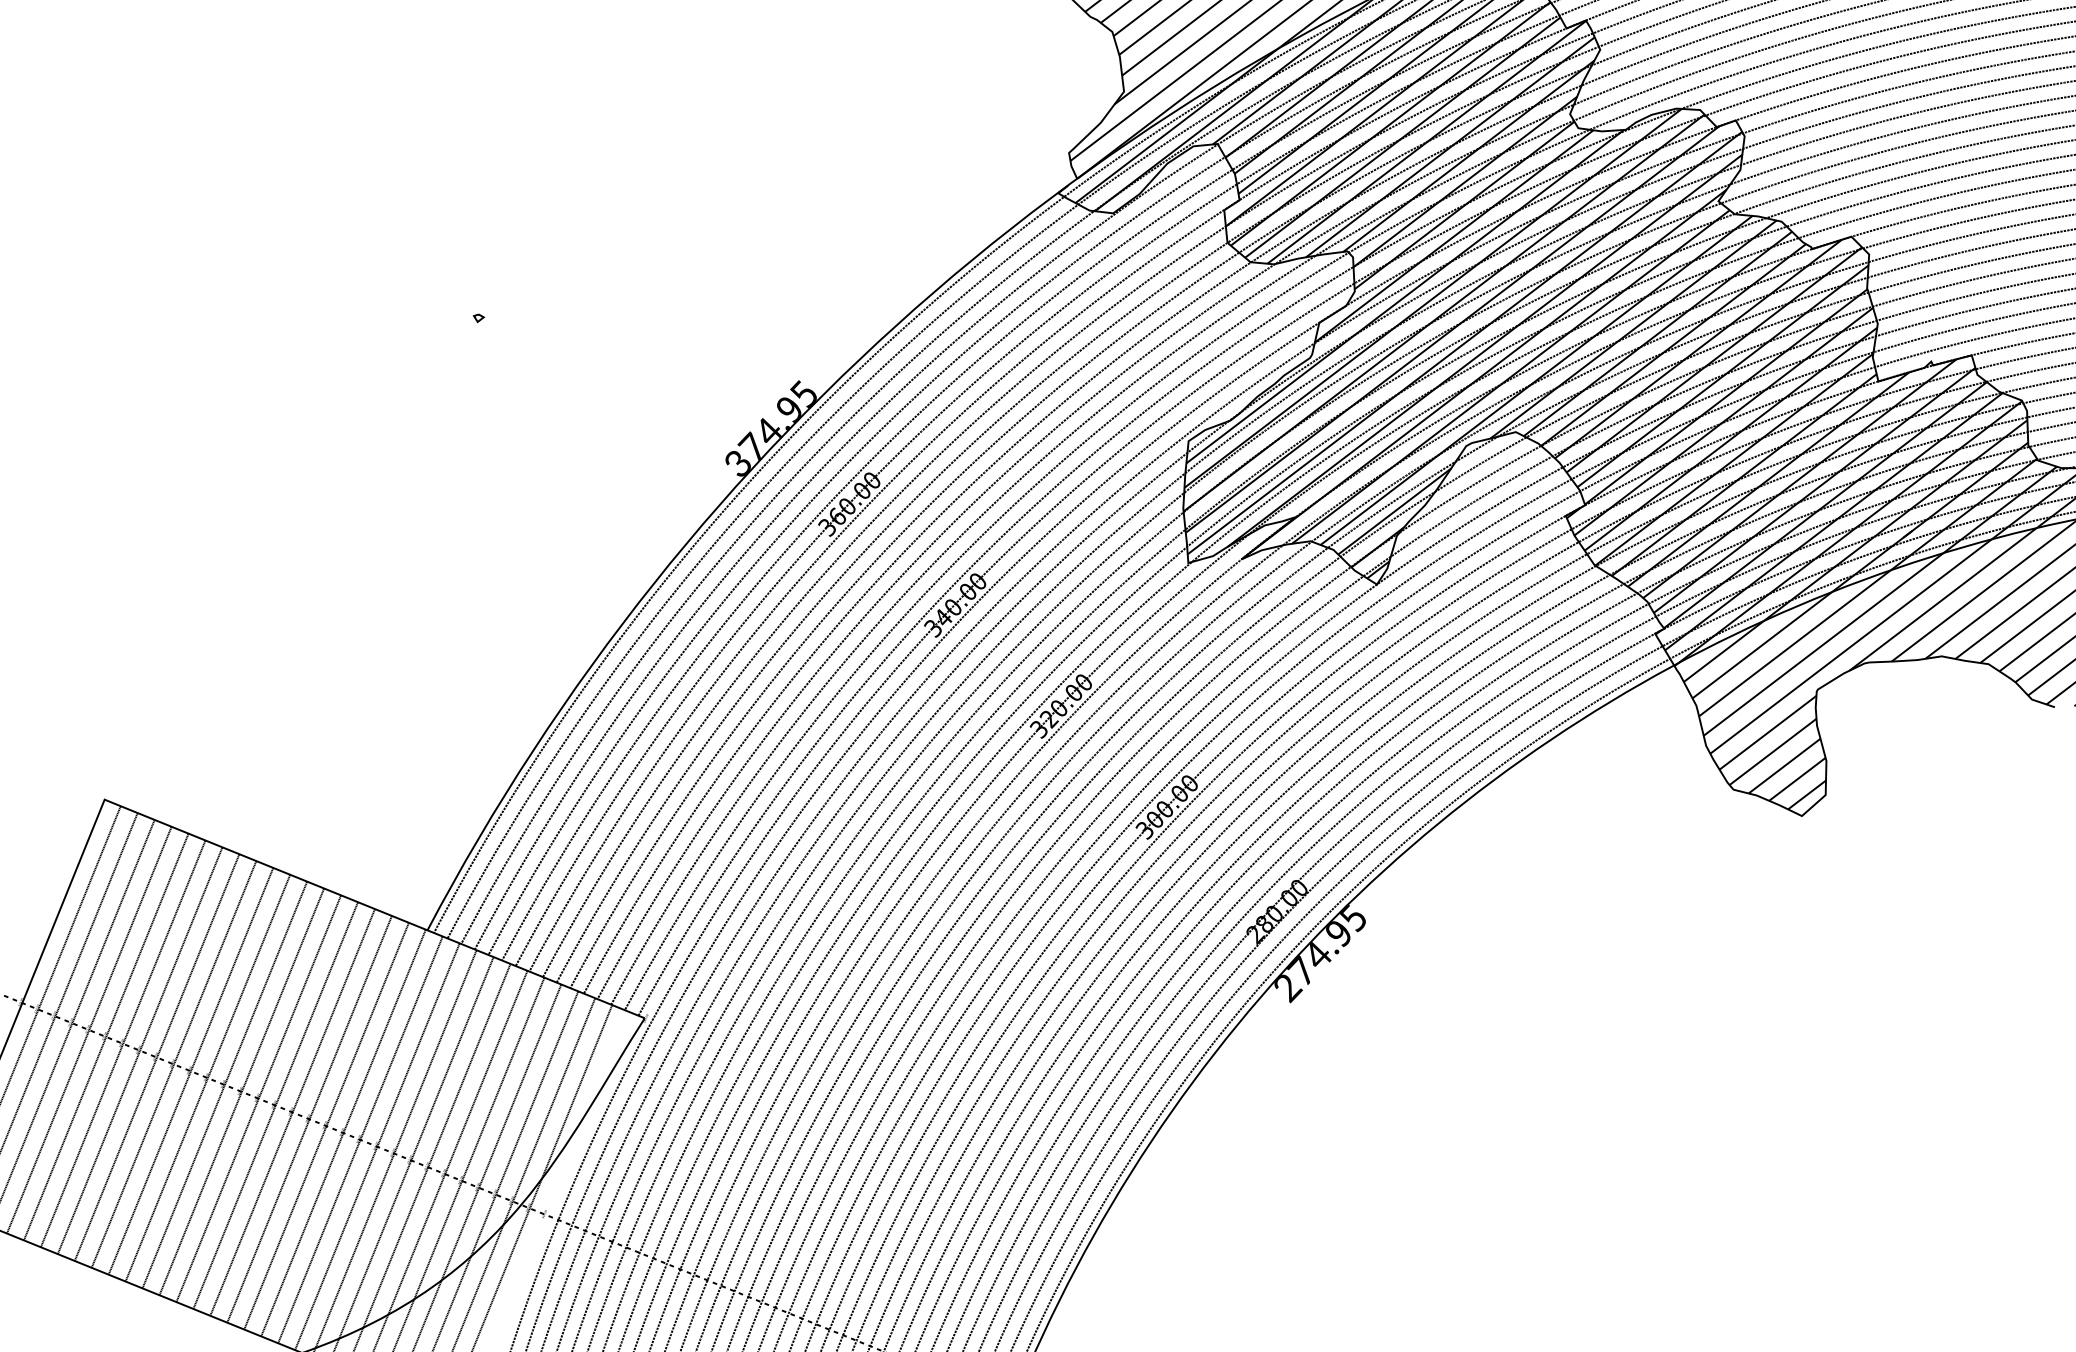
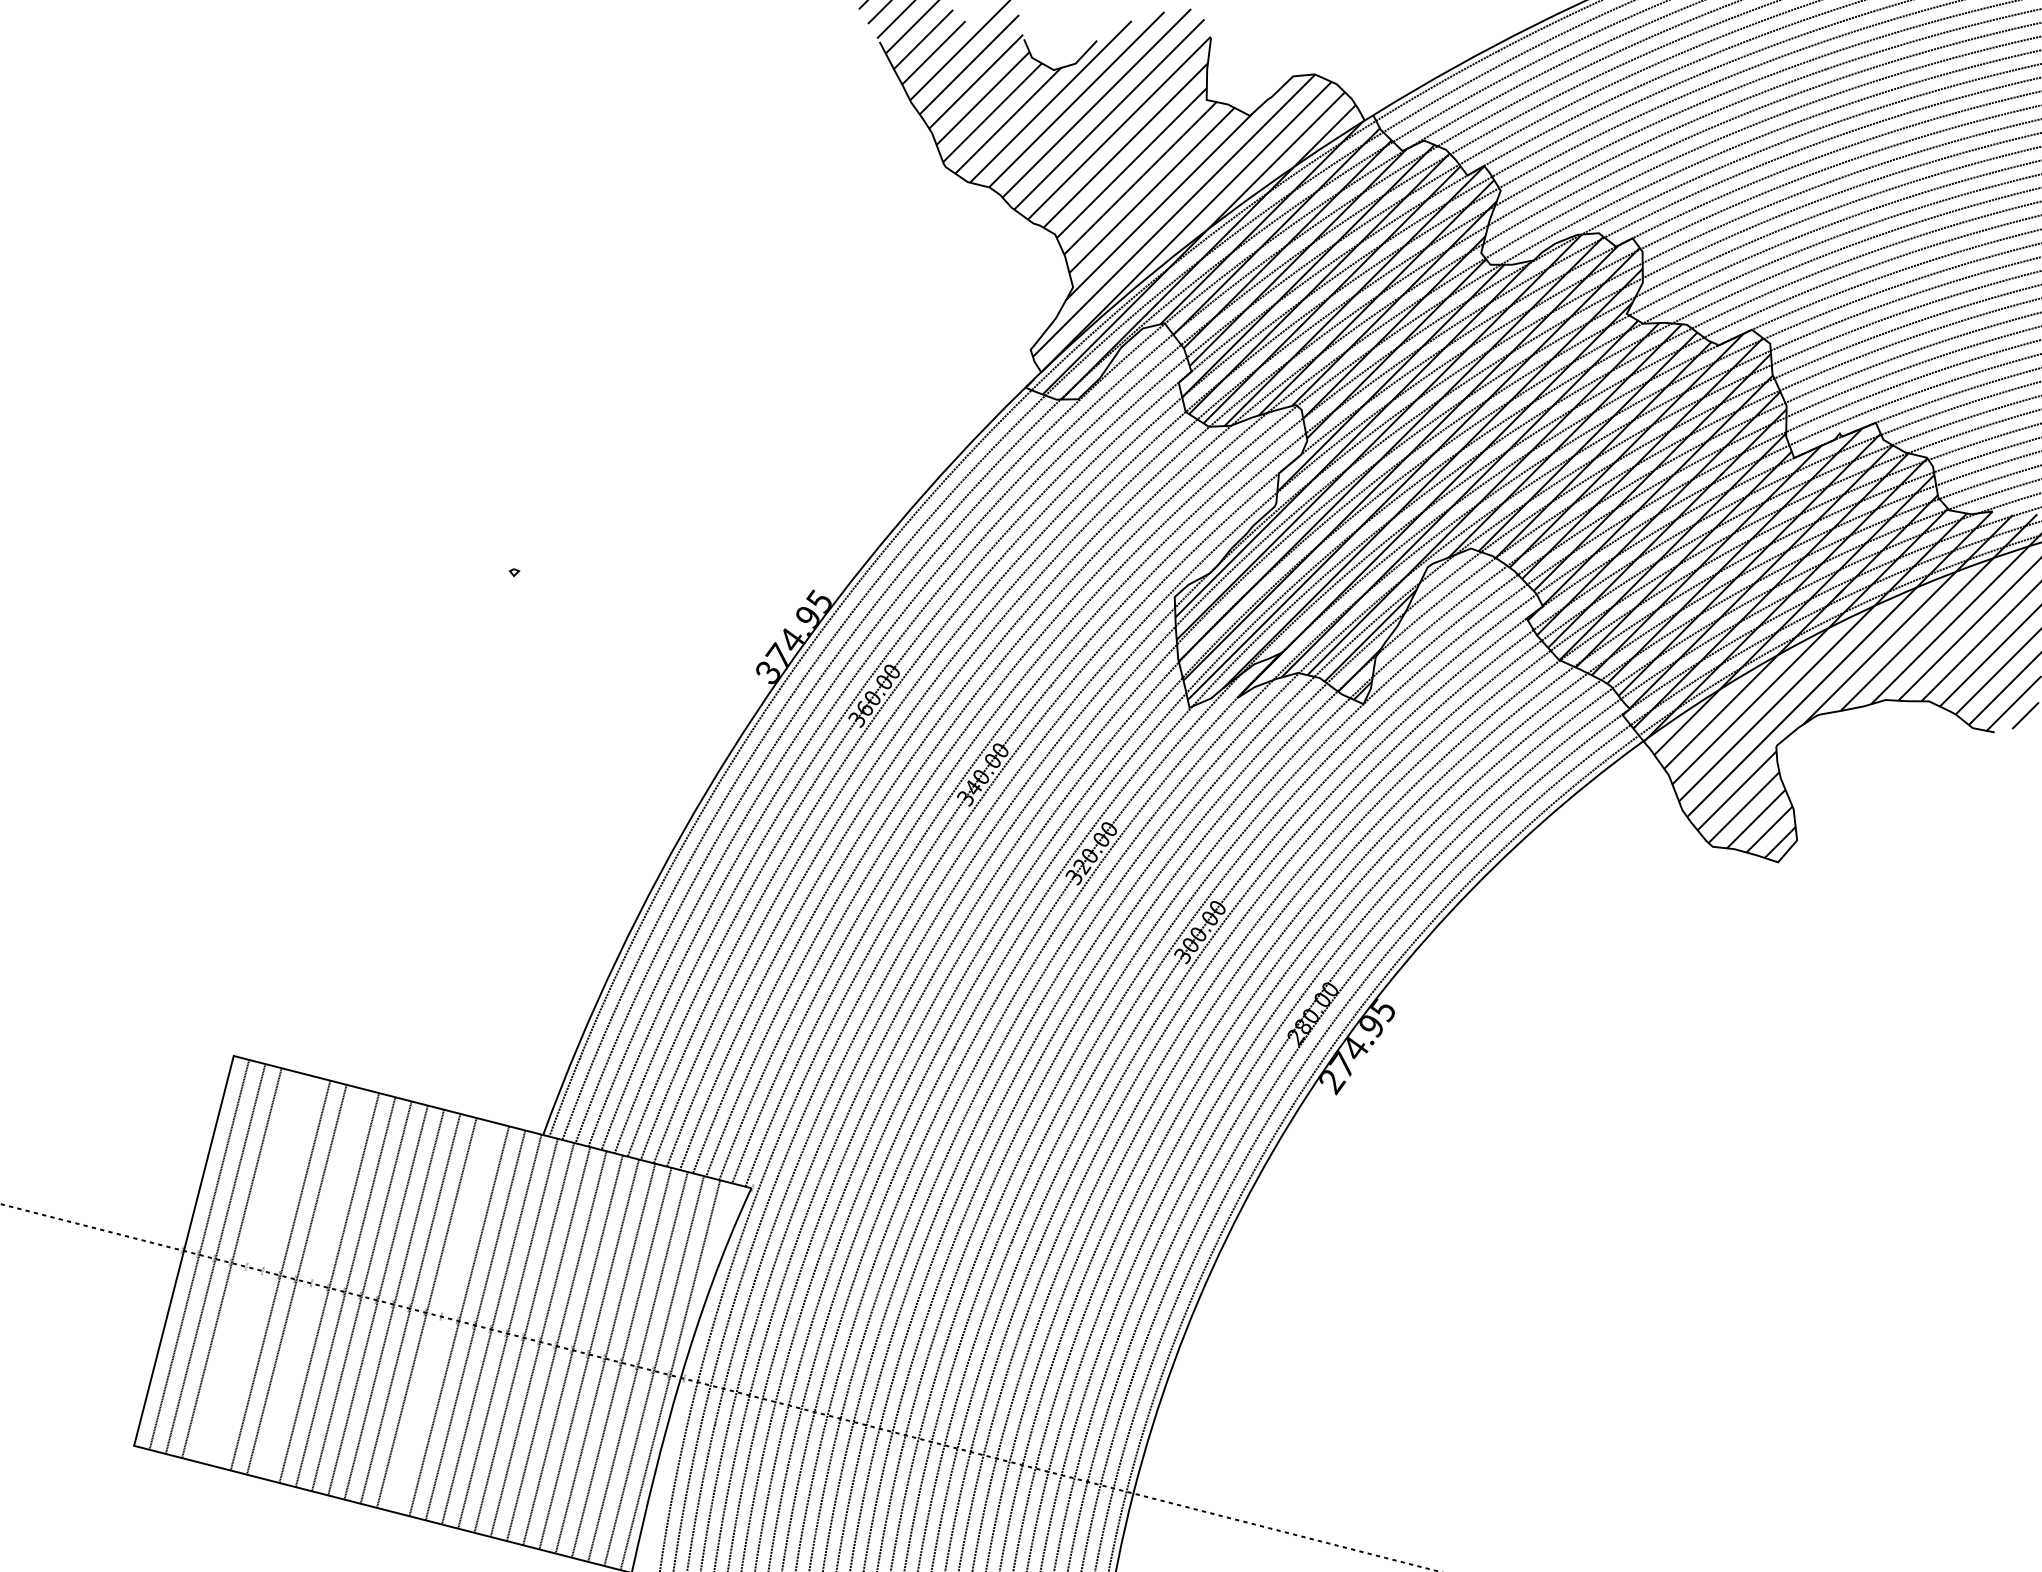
line: (88, 1030) -> (247, 1267), removed
line: (106, 1037) -> (264, 1271), removed
line: (156, 1057) -> (312, 1283), removed
line: (292, 1112) -> (442, 1317), removed

